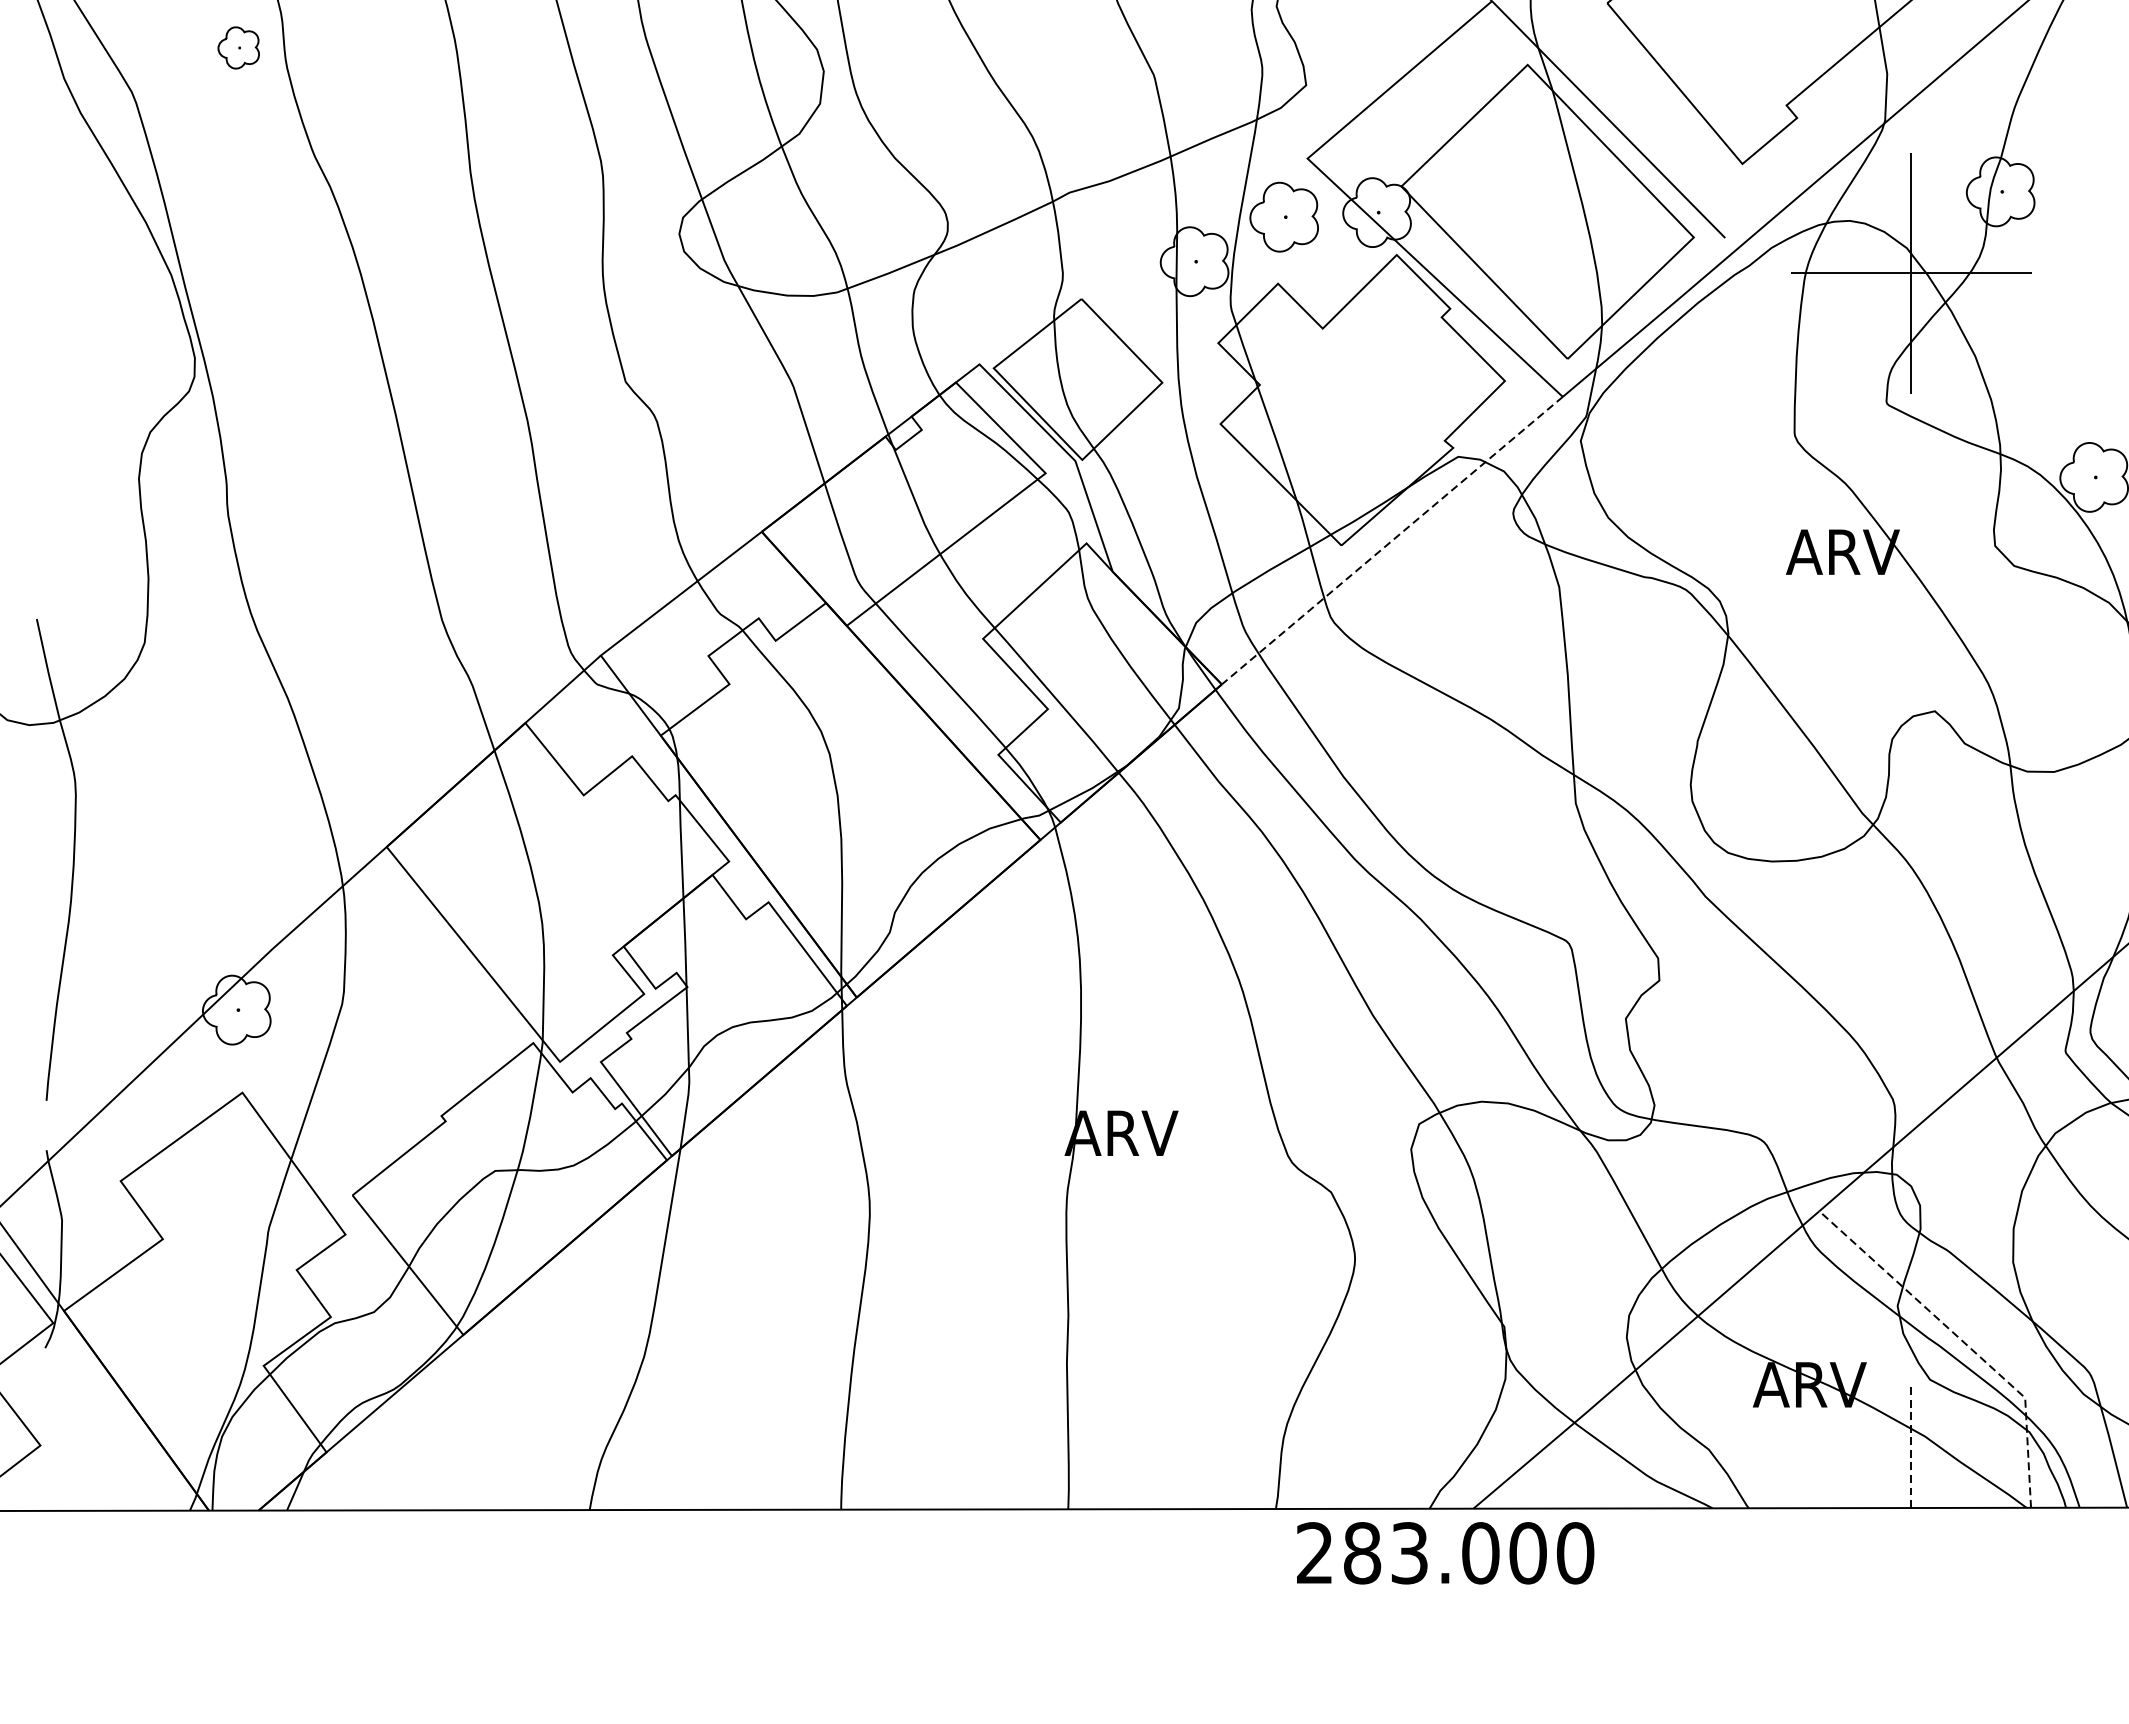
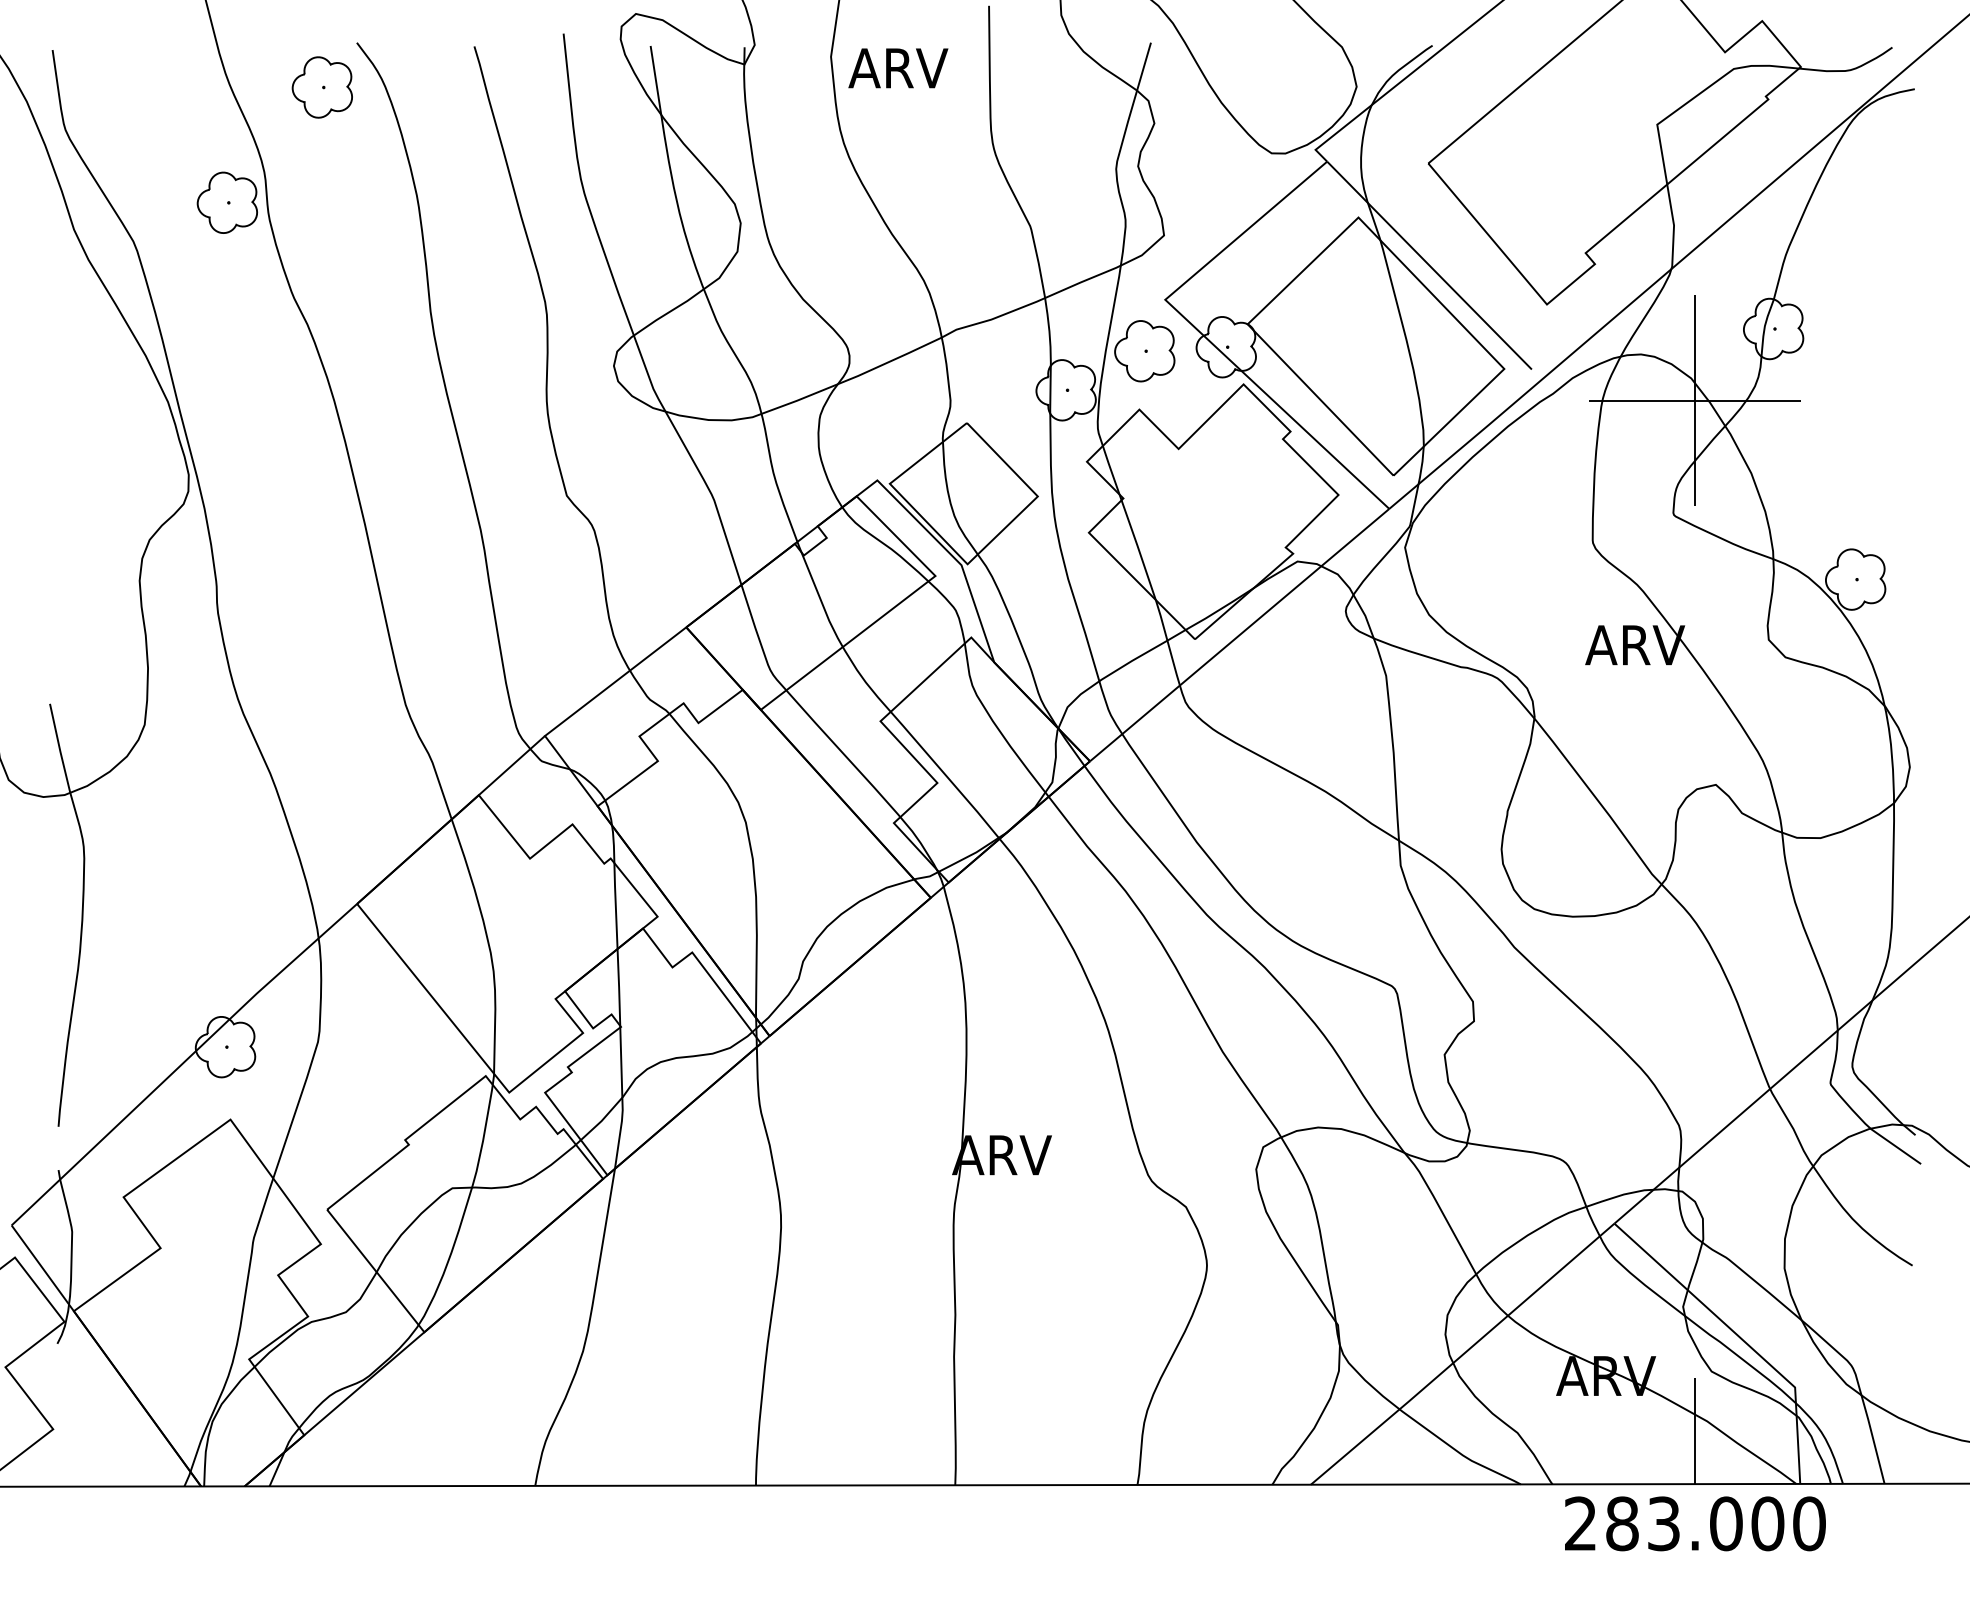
part: (237, 47) -> (226, 202), size x1.67
line: (1392, 541) -> (1239, 635), dashed -> solid
line: (1964, 1342) -> (1741, 1338), dashed -> solid
line: (1911, 1448) -> (1695, 1431), dashed -> solid
text: (1445, 1552) -> (1695, 1523), moved

